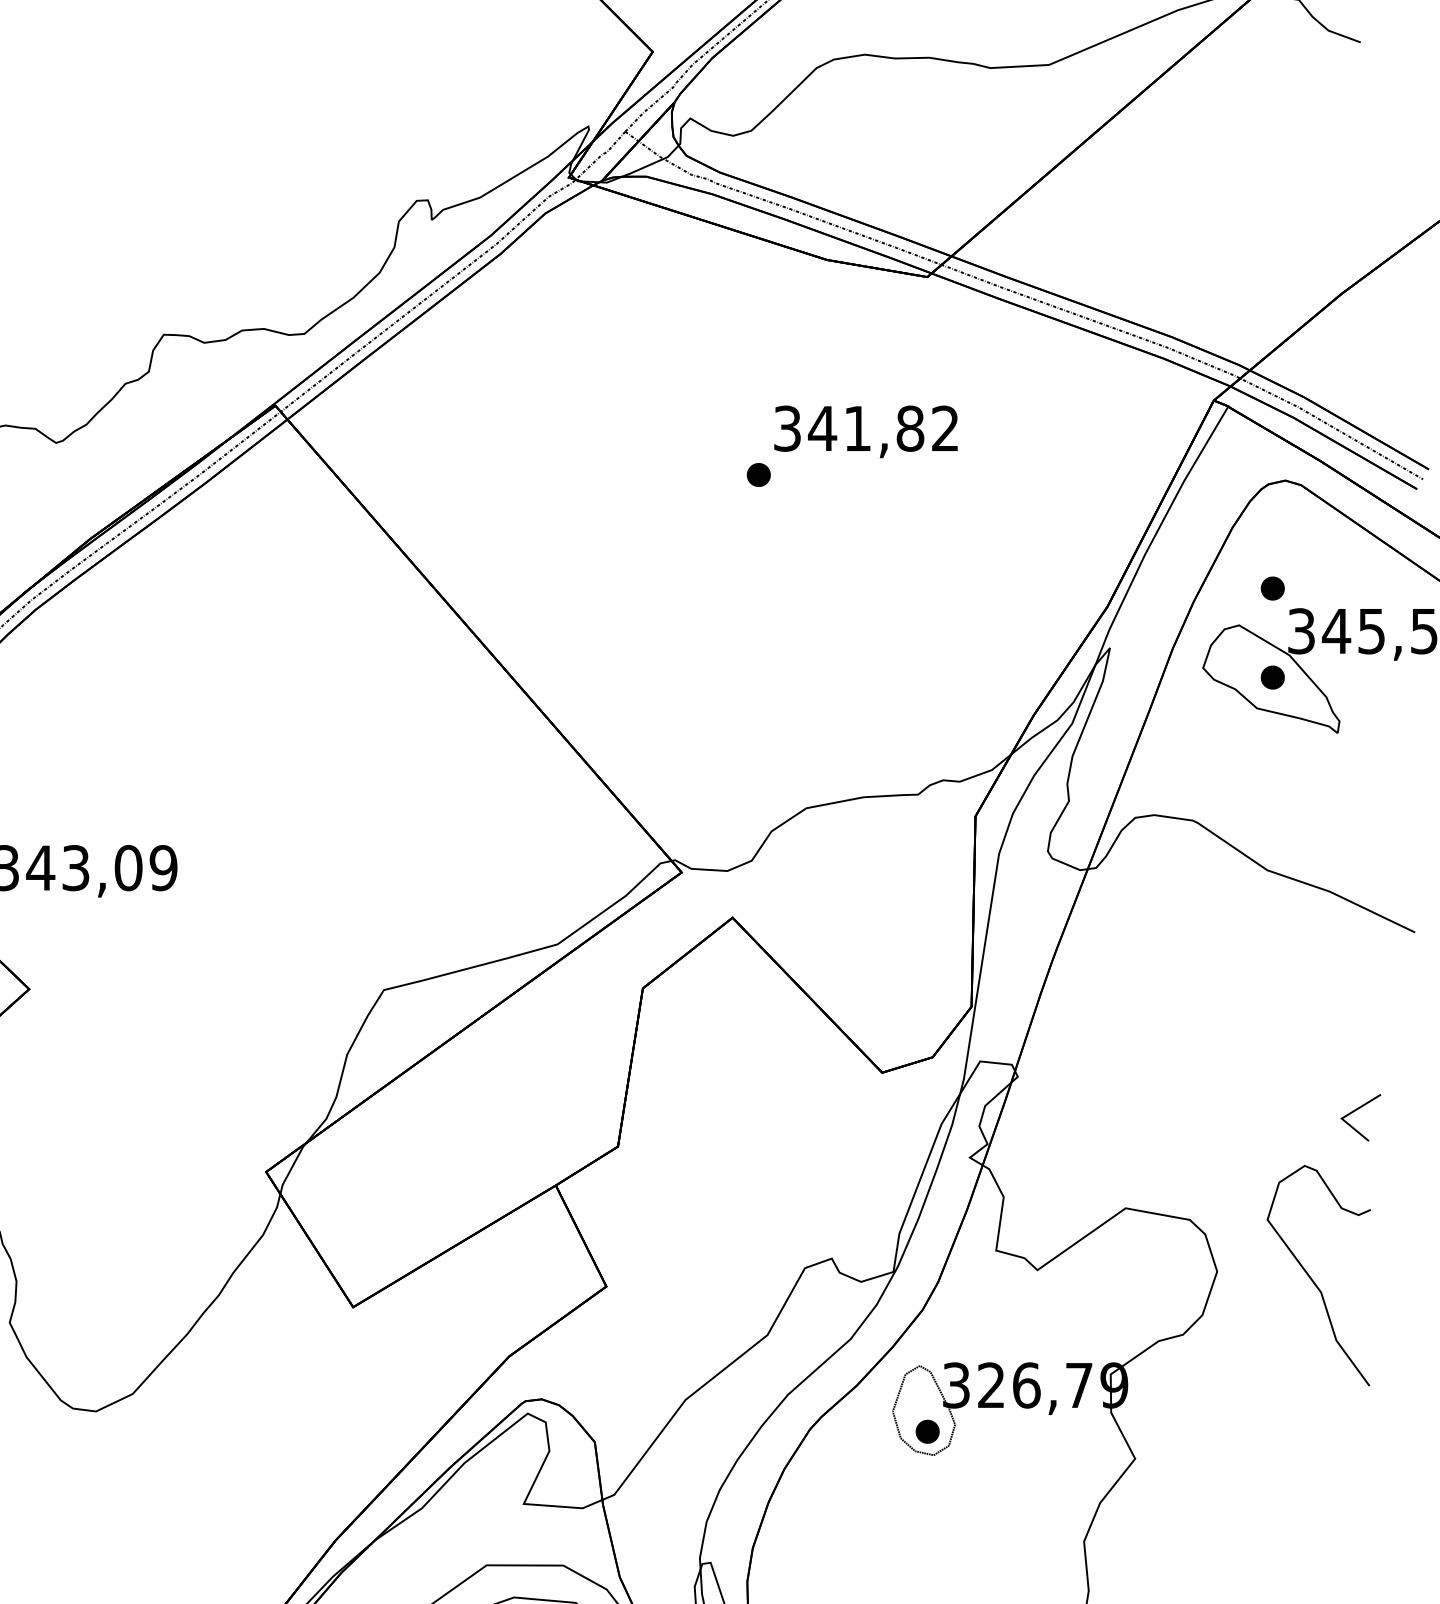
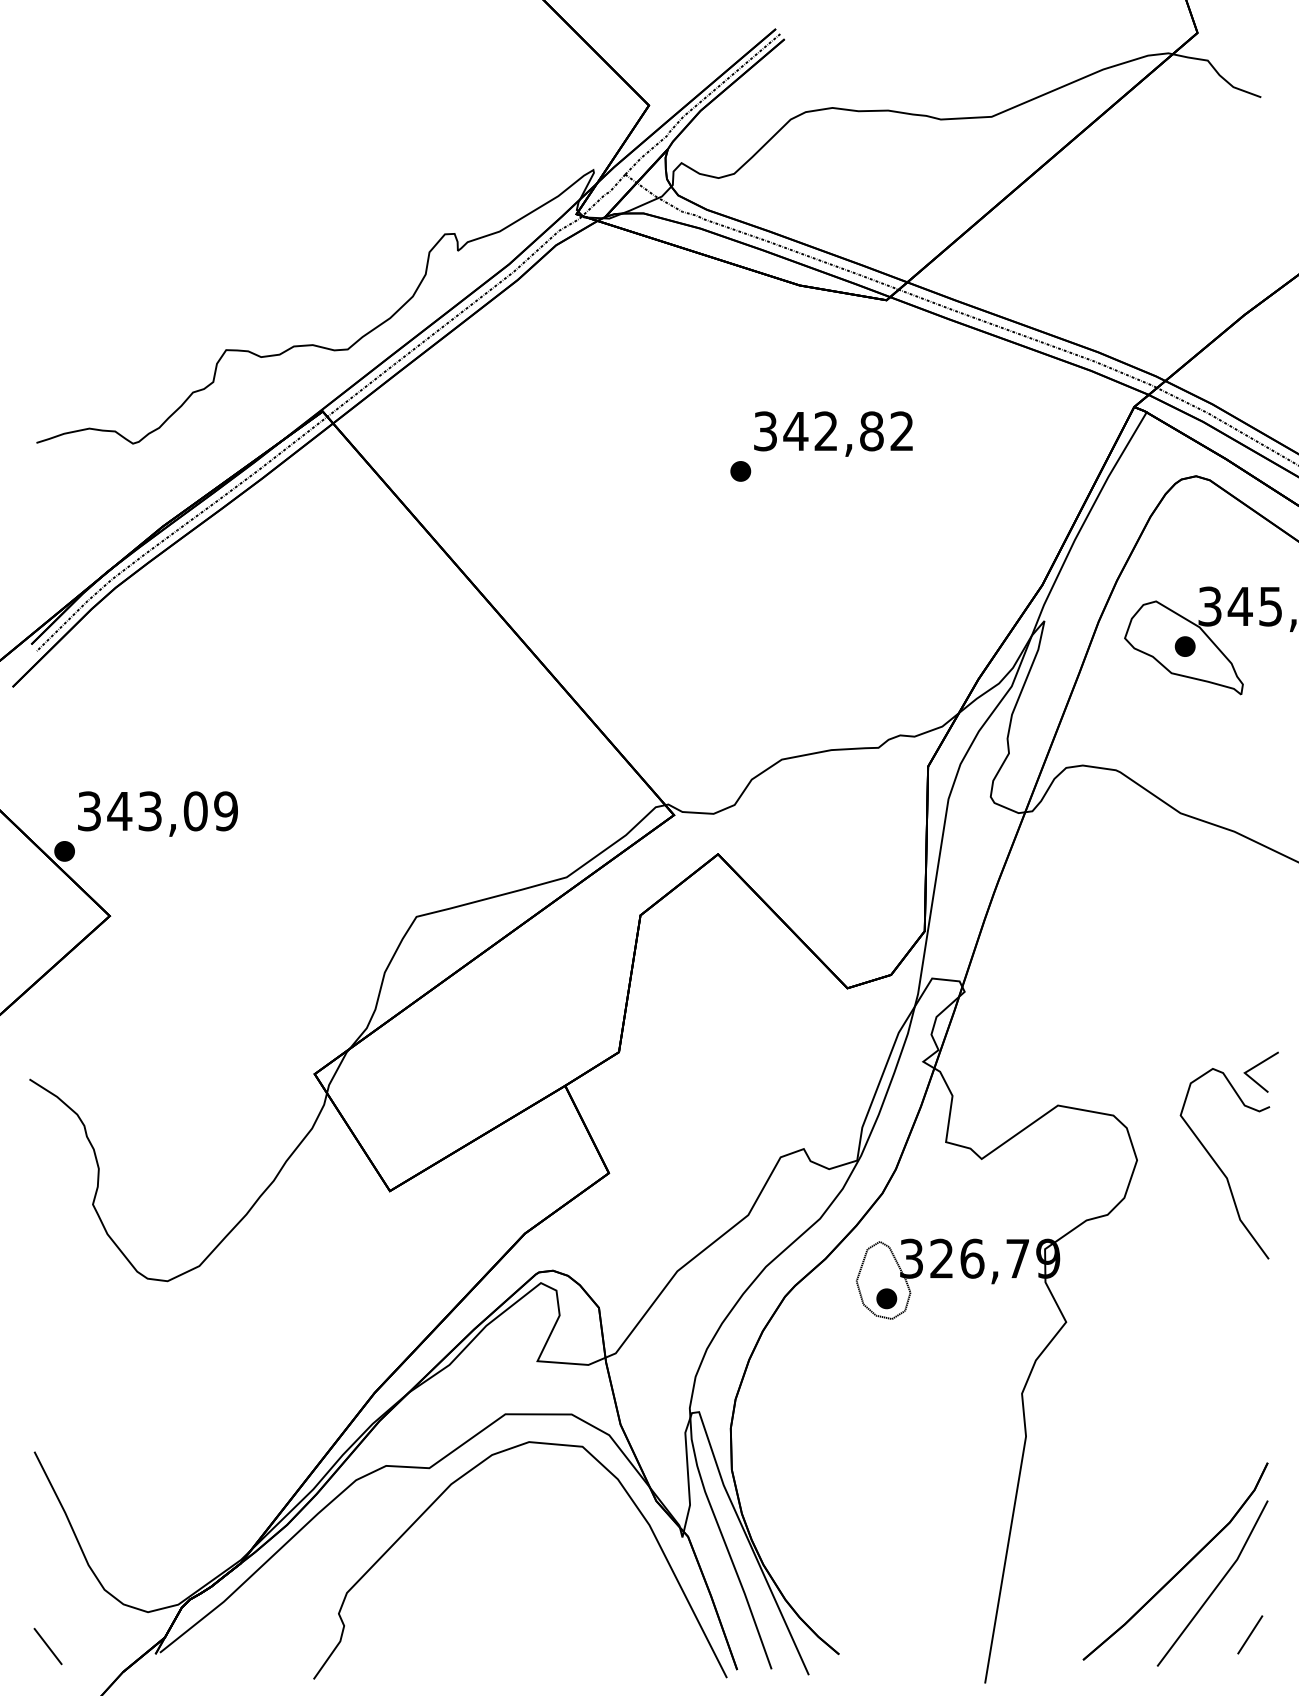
text: (856, 427) -> (825, 430), 341,82 -> 342,82
part: (1271, 588) -> (1184, 569), removed
line: (1356, 1111) -> (1257, 1066), moved

